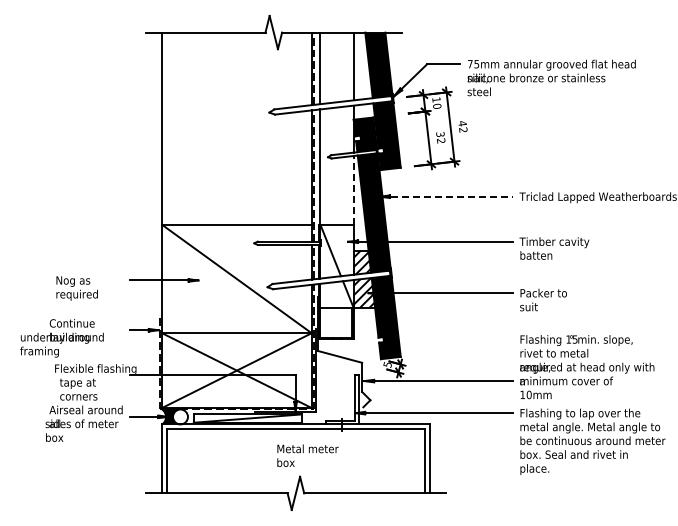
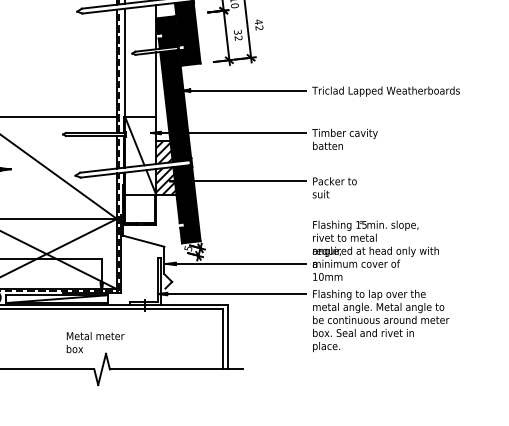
line: (353, 189) -> (156, 83), dashed -> solid
line: (446, 196) -> (243, 90), dashed -> solid
text: (307, 455) -> (95, 342), moved

